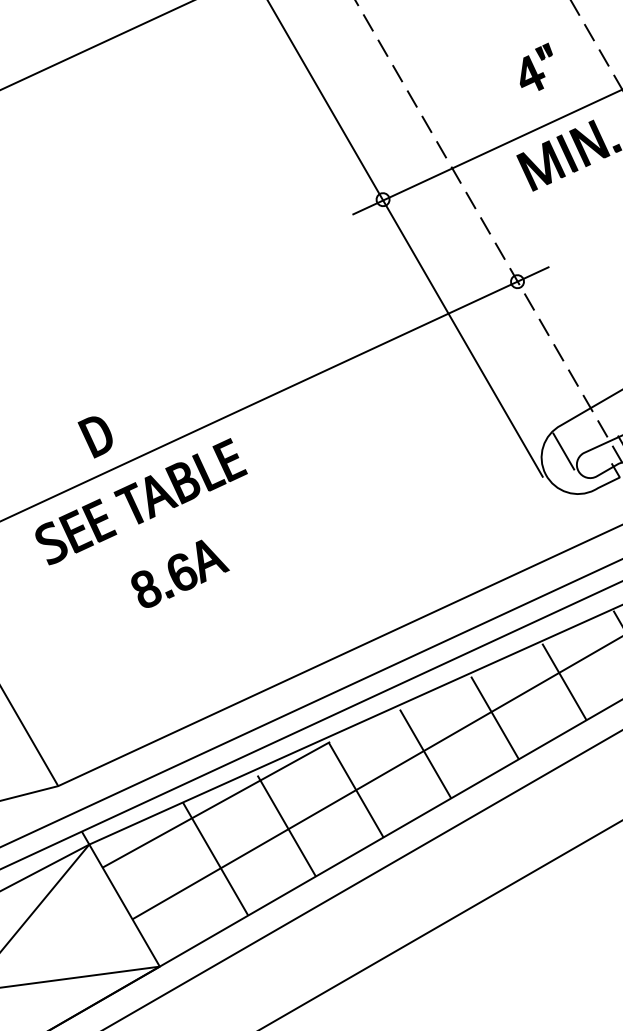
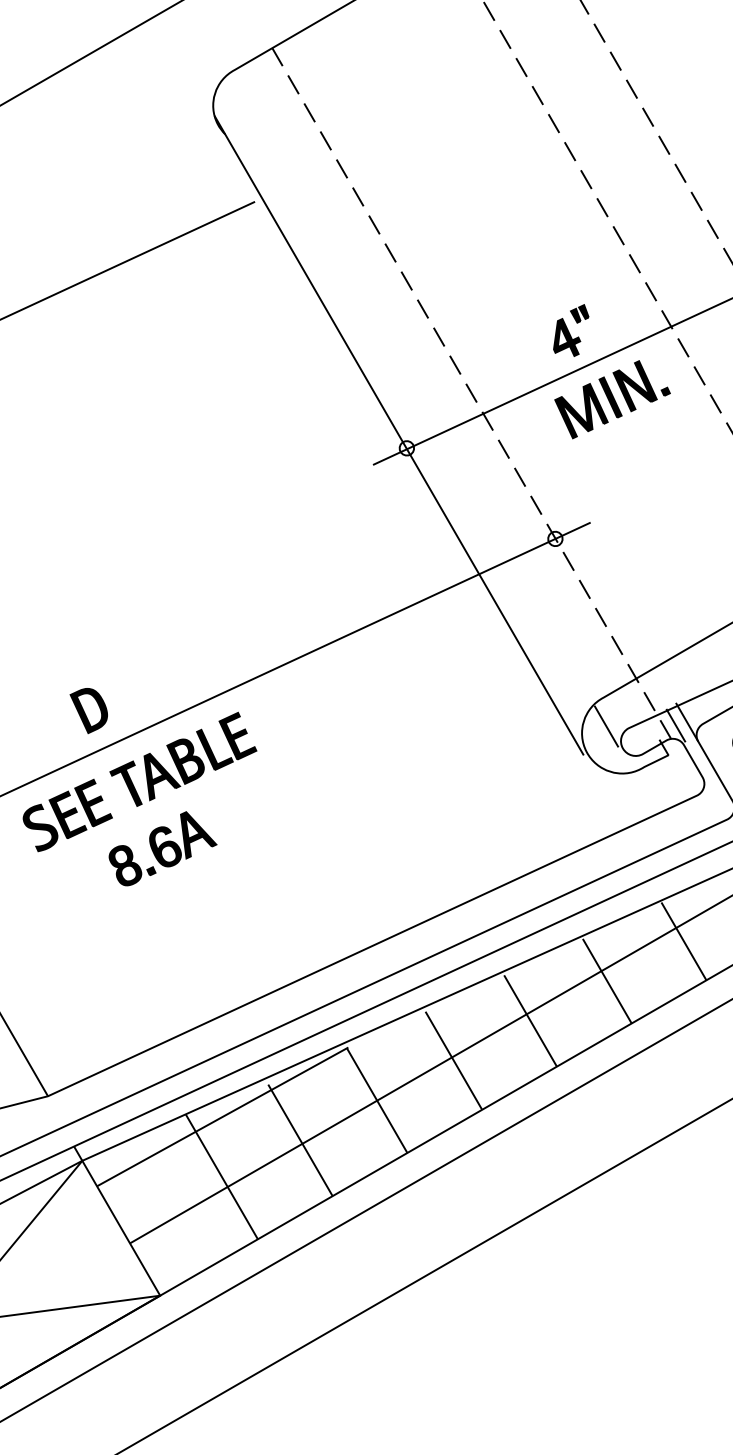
part: (536, 66) -> (571, 330), moved
part: (179, 573) -> (162, 848), moved

